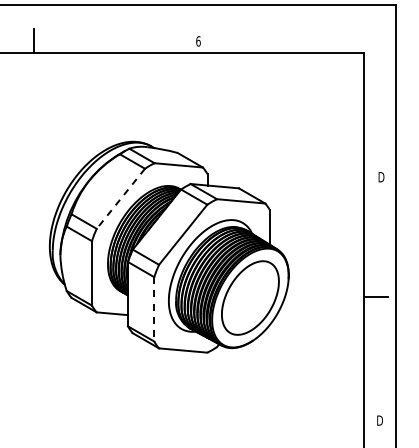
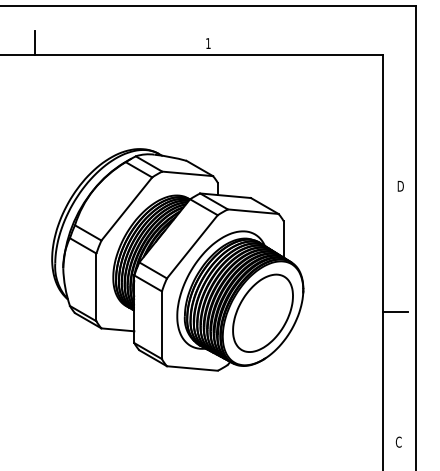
text: (198, 41) -> (208, 43), 6 -> 1
line: (120, 198) -> (126, 208), dashed -> solid
line: (154, 309) -> (162, 325), dashed -> solid
text: (379, 420) -> (398, 442), D -> C

